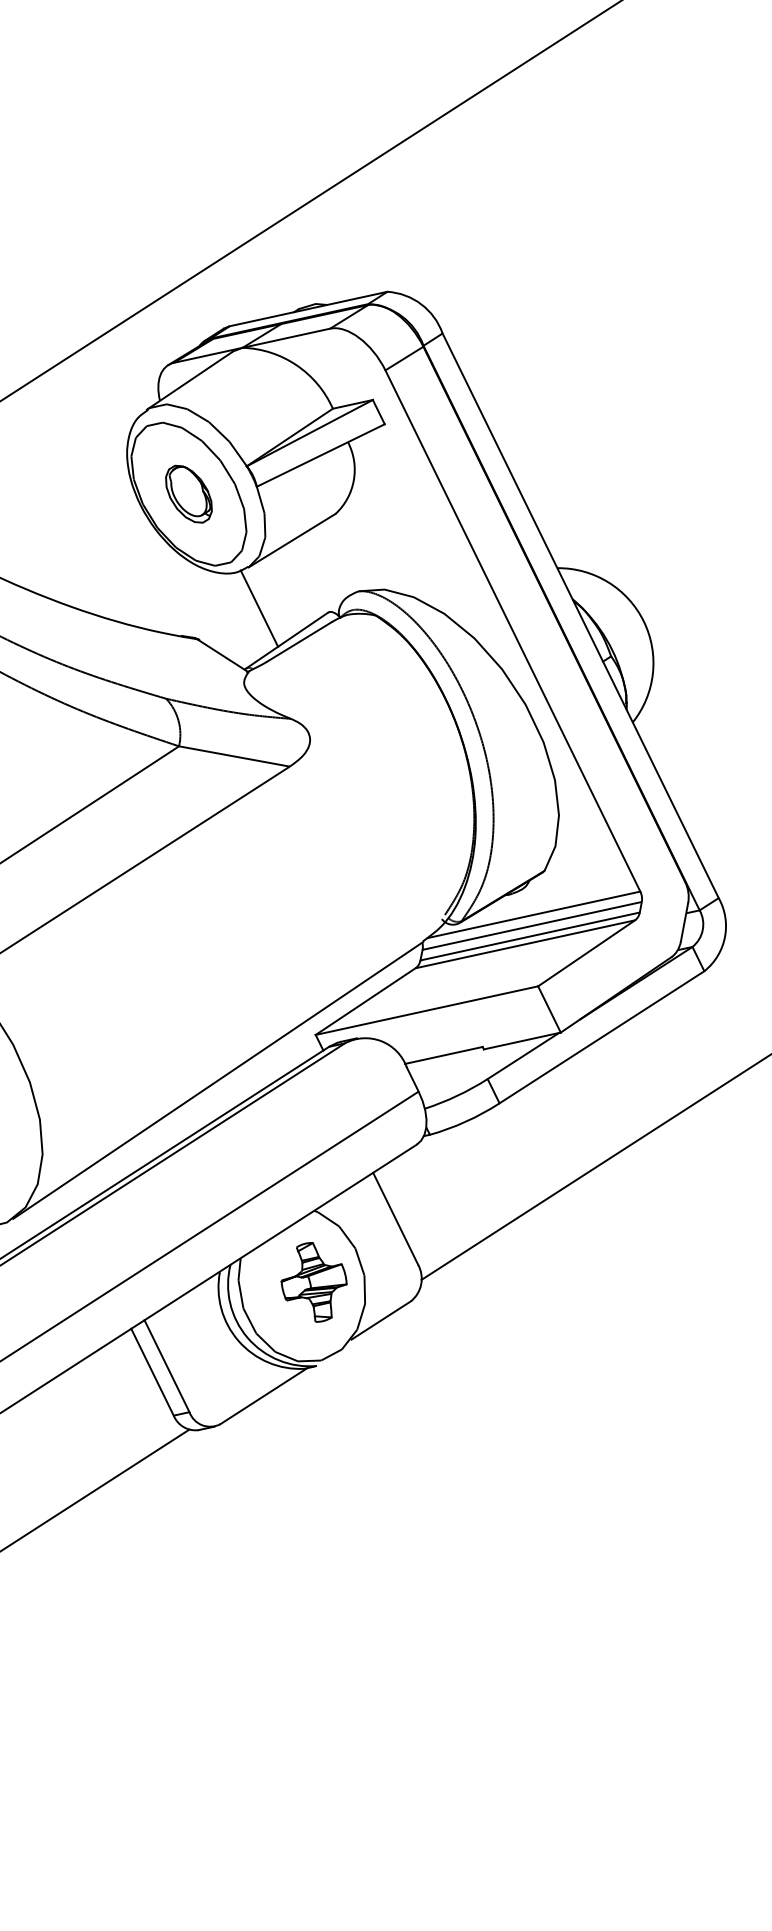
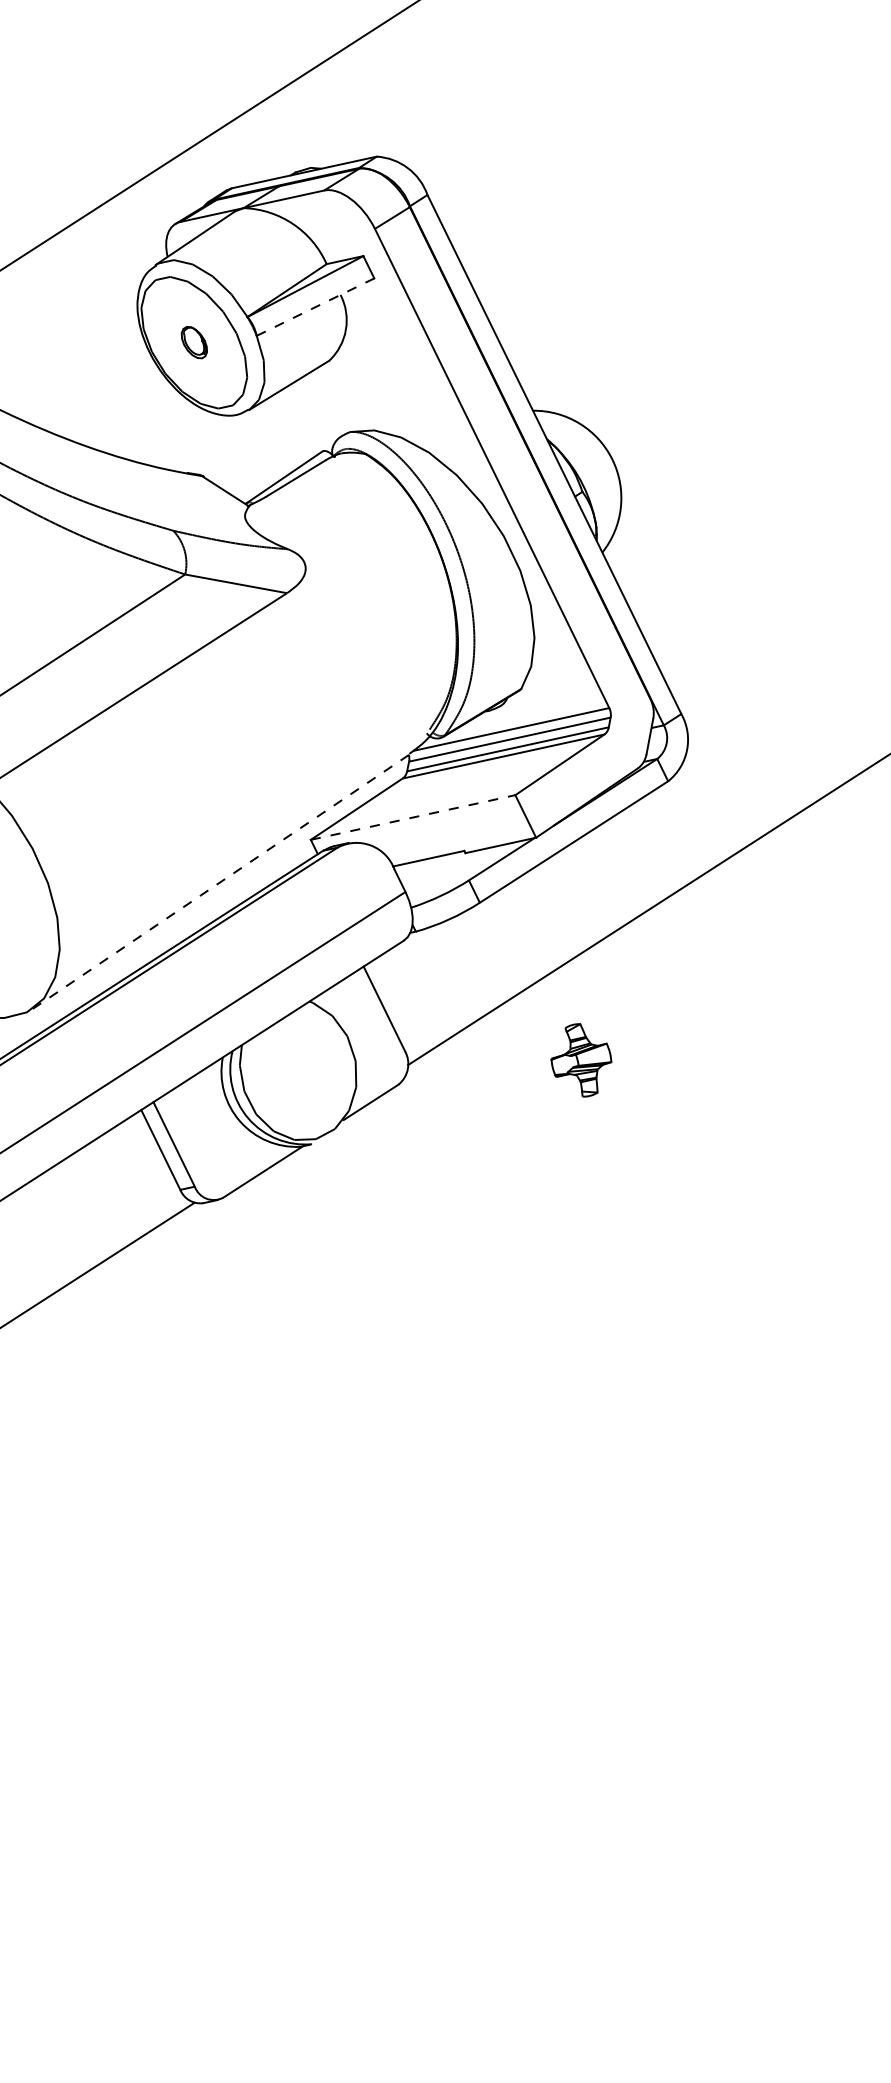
line: (320, 454) -> (315, 306), solid -> dashed
part: (189, 493) -> (194, 342), size x0.6
line: (258, 608) -> (258, 447), removed
line: (427, 1010) -> (413, 817), solid -> dashed
line: (218, 1080) -> (221, 881), solid -> dashed
part: (314, 1282) -> (581, 1060), moved

